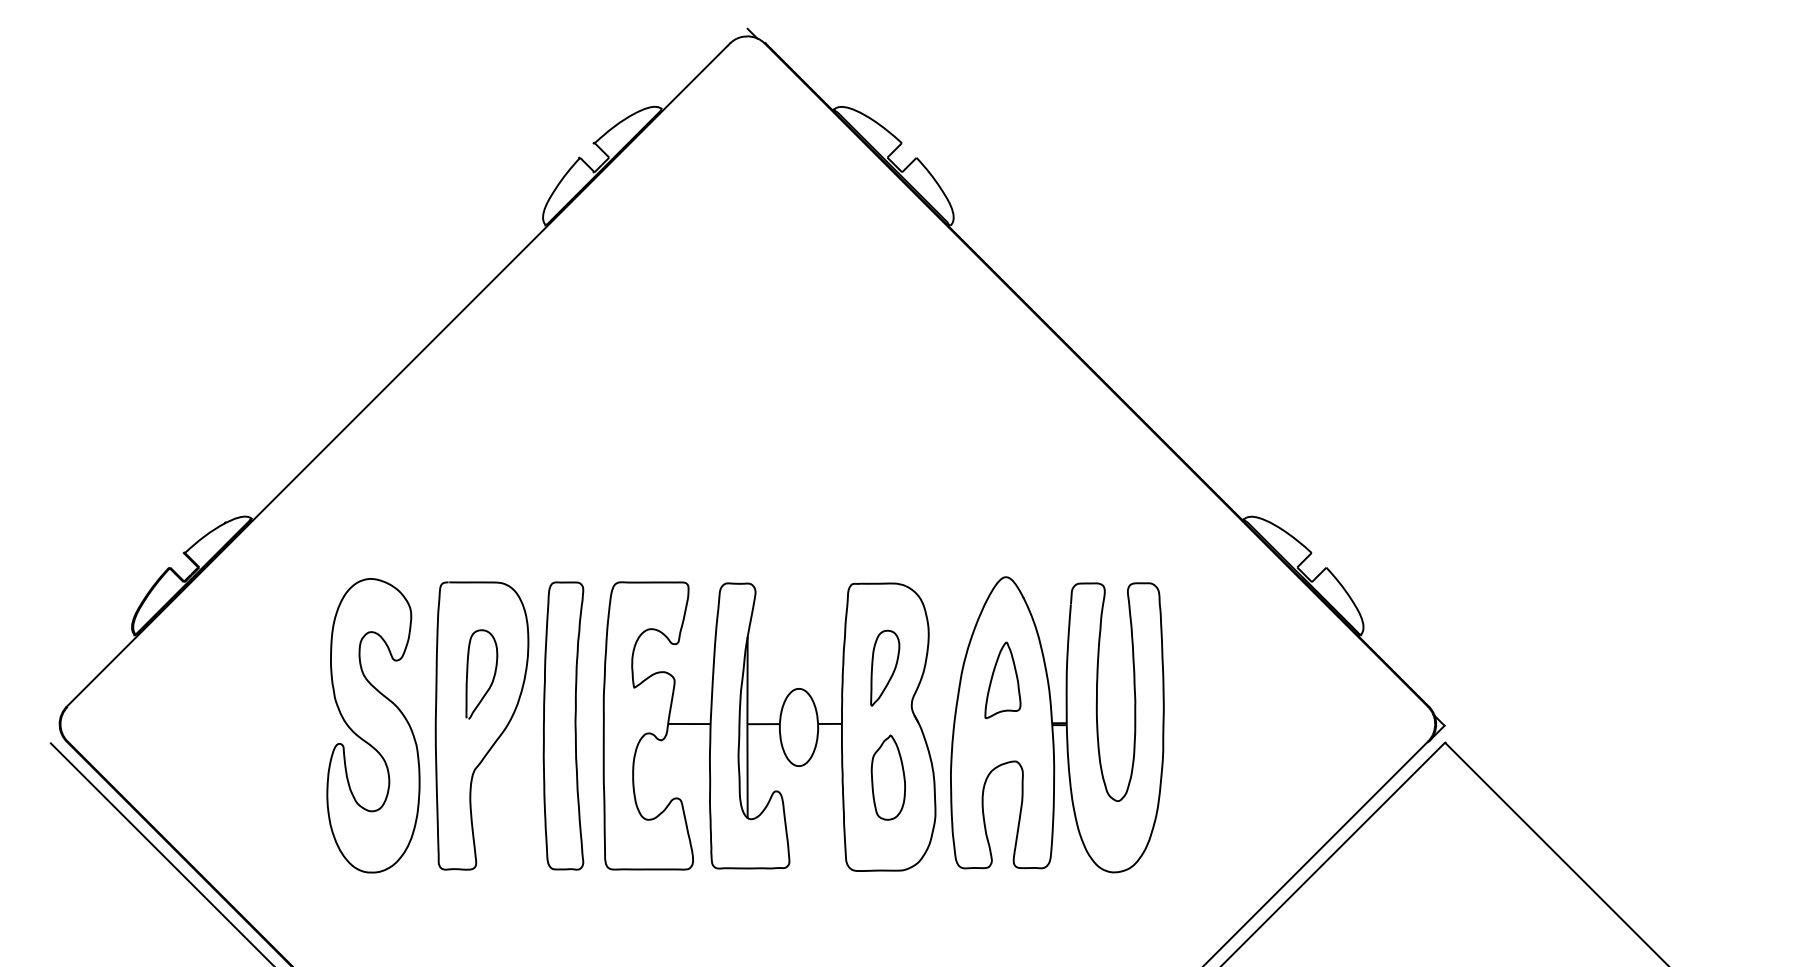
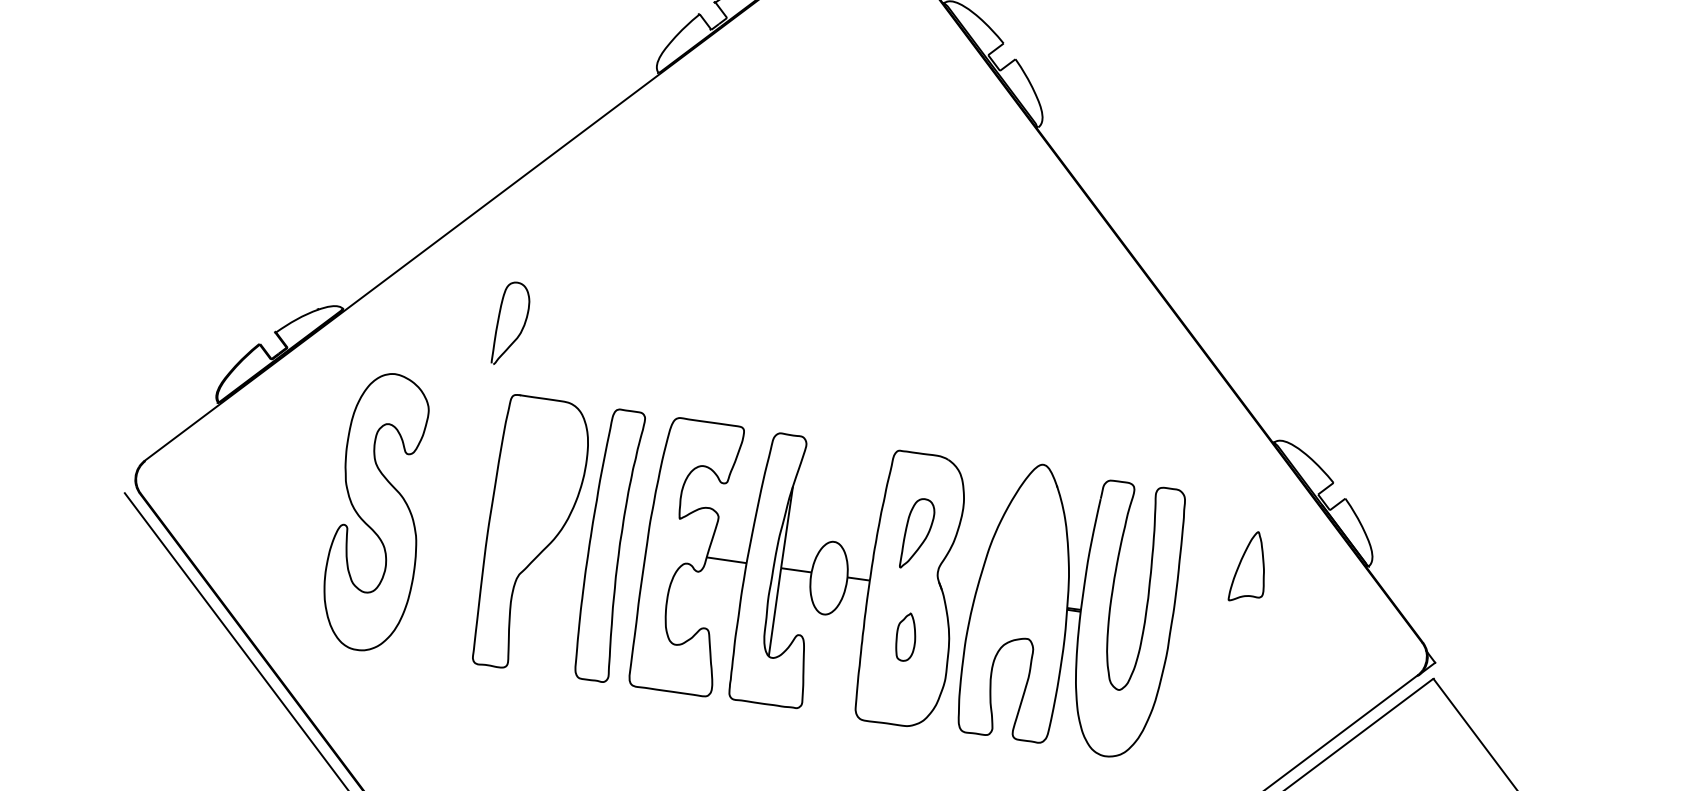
curve: (492, 678) -> (521, 329), moved
part: (1002, 680) -> (1249, 567), moved
part: (373, 725) -> (378, 512), moved
part: (887, 777) -> (905, 636), size x0.6

